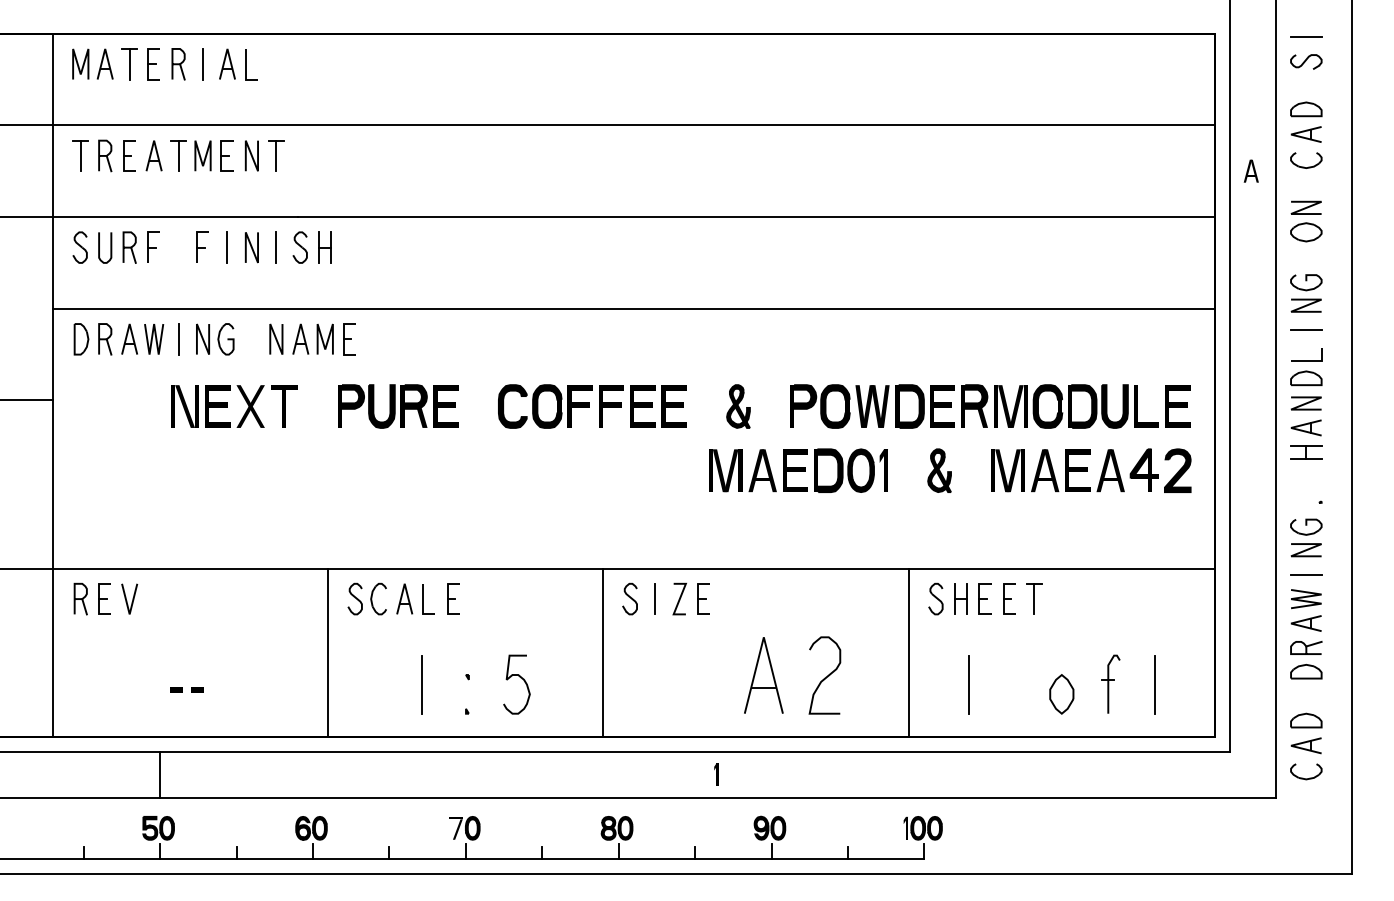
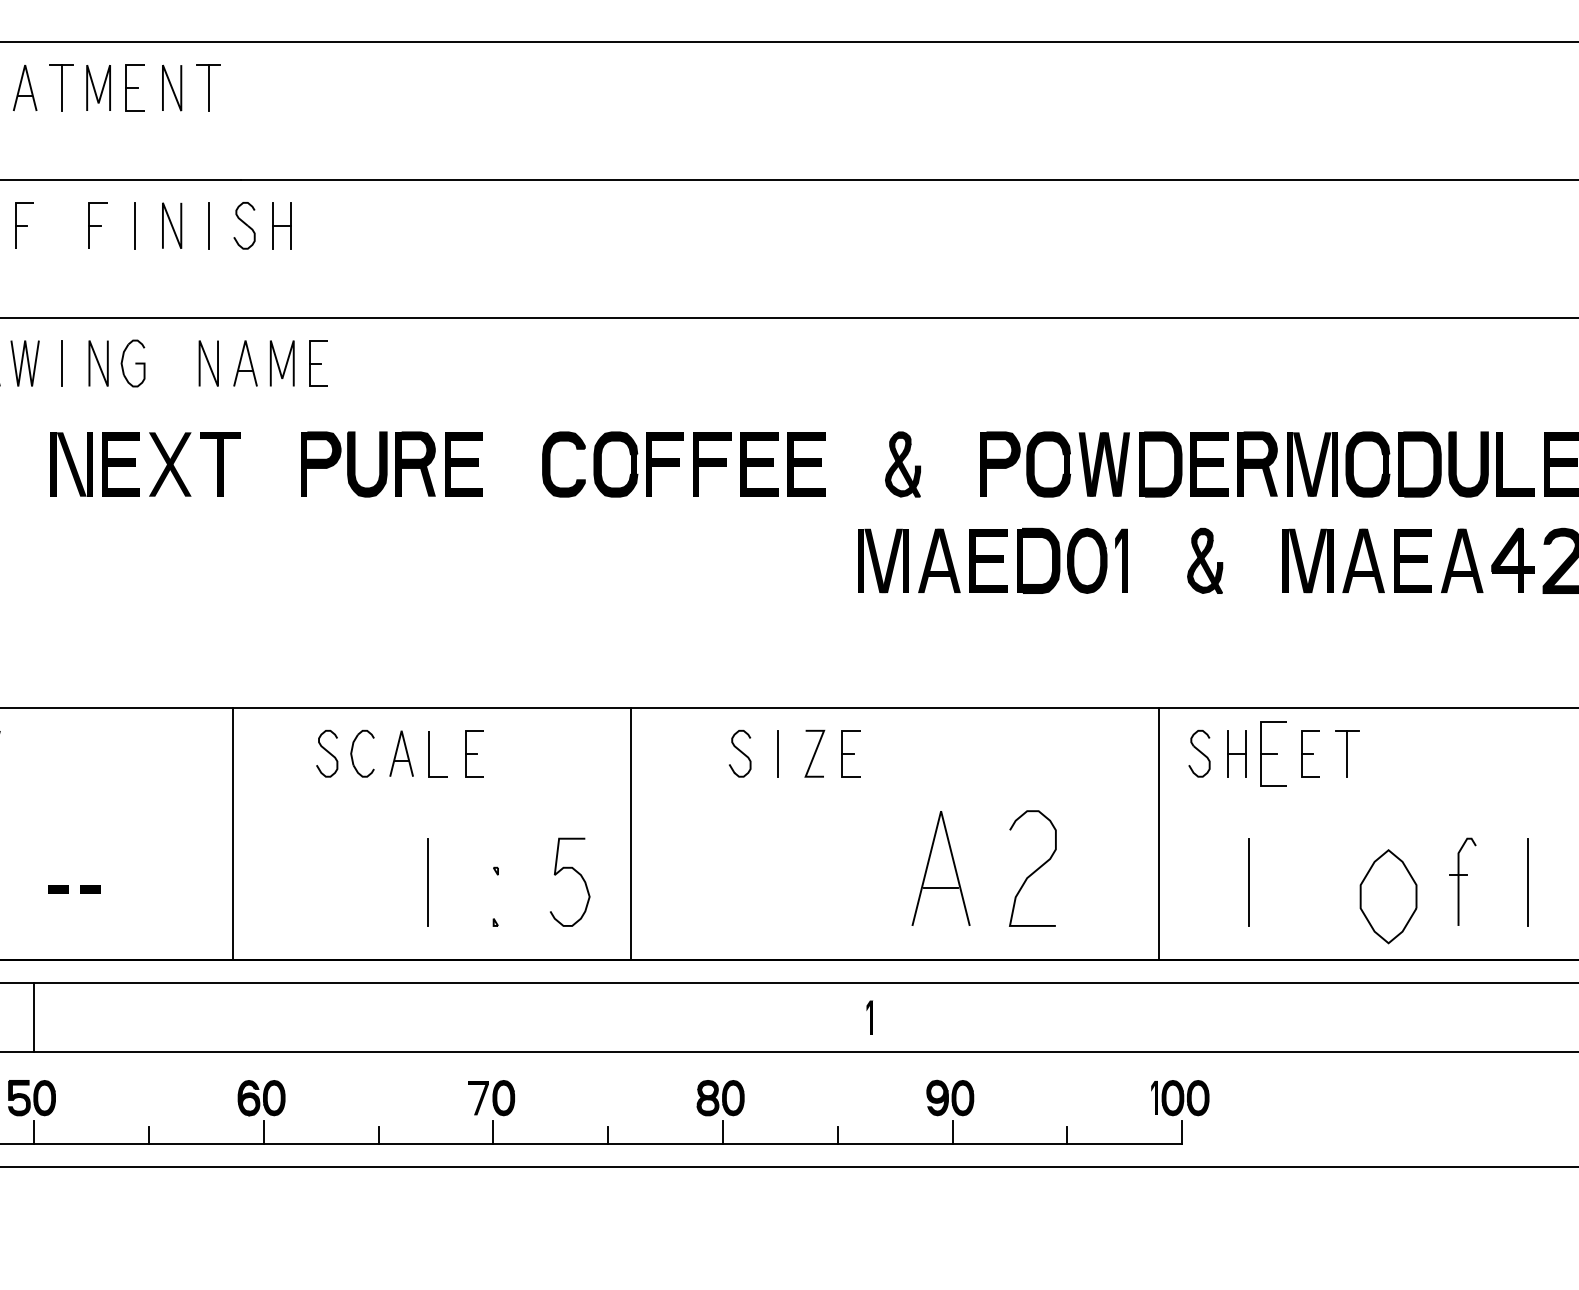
part: (984, 598) -> (1272, 752), size x1.4
line: (328, 652) -> (233, 833), moved
line: (603, 652) -> (631, 833), moved
part: (1061, 694) -> (1388, 897), size x1.6

